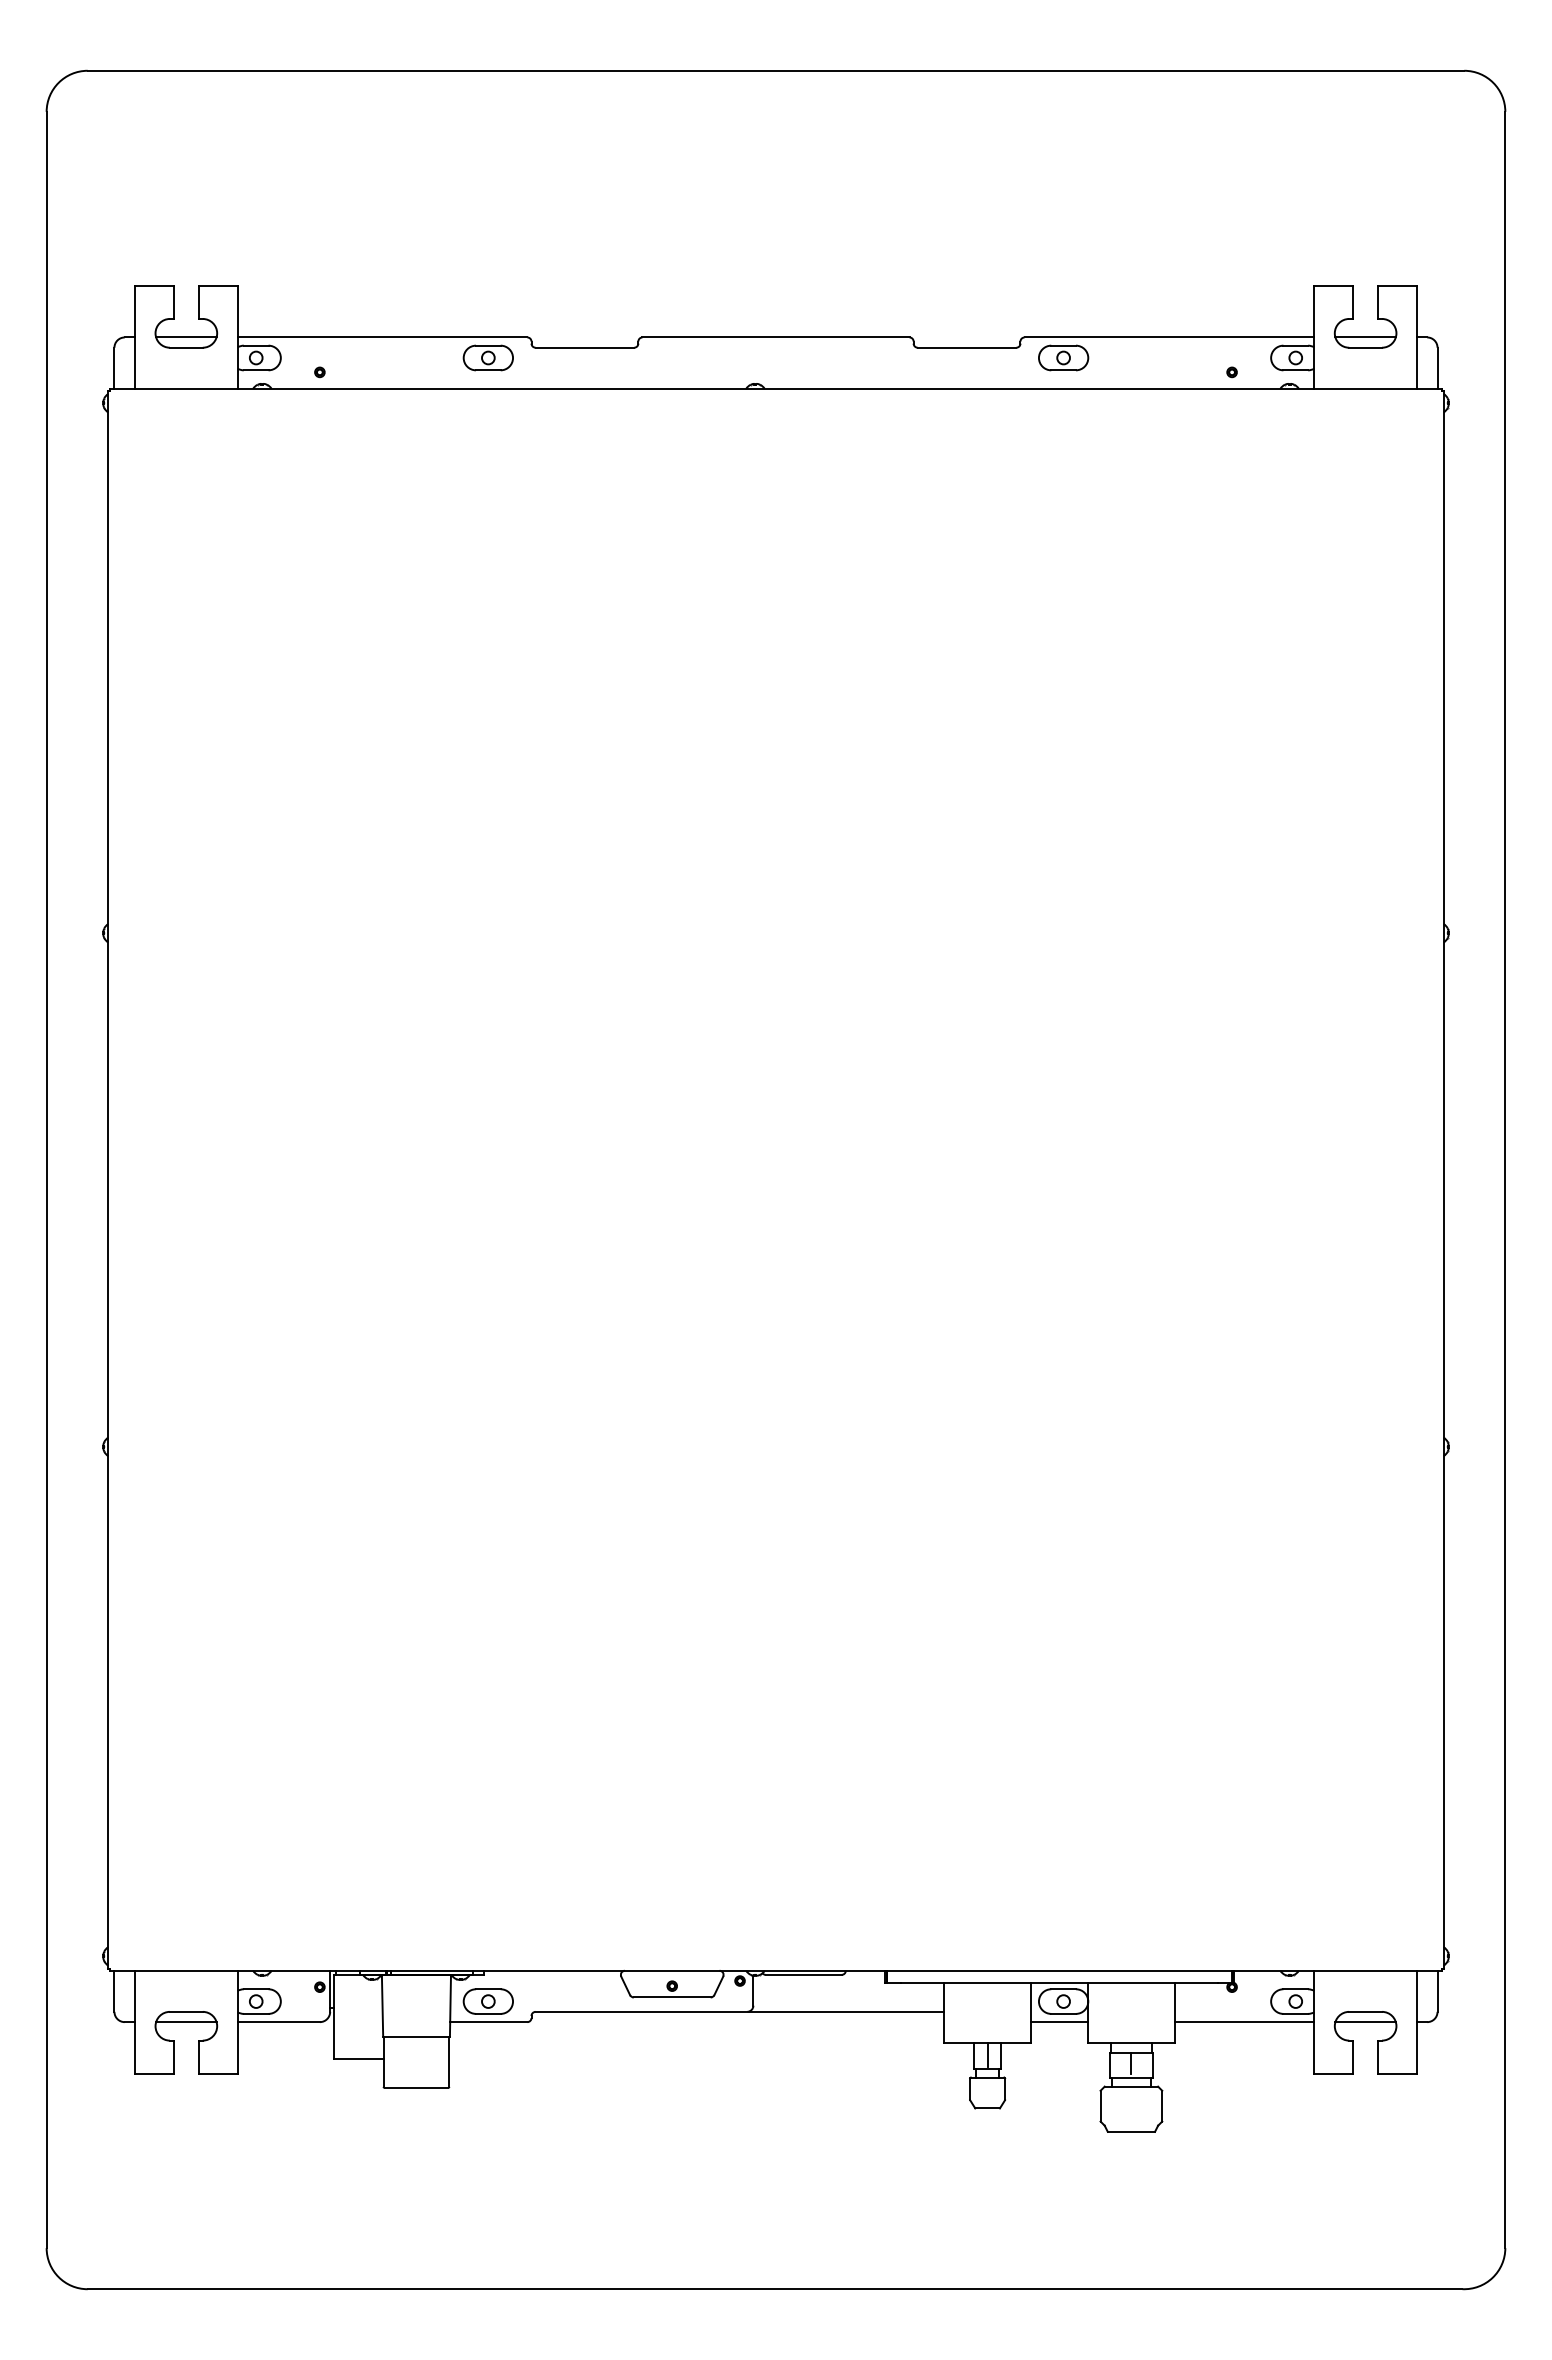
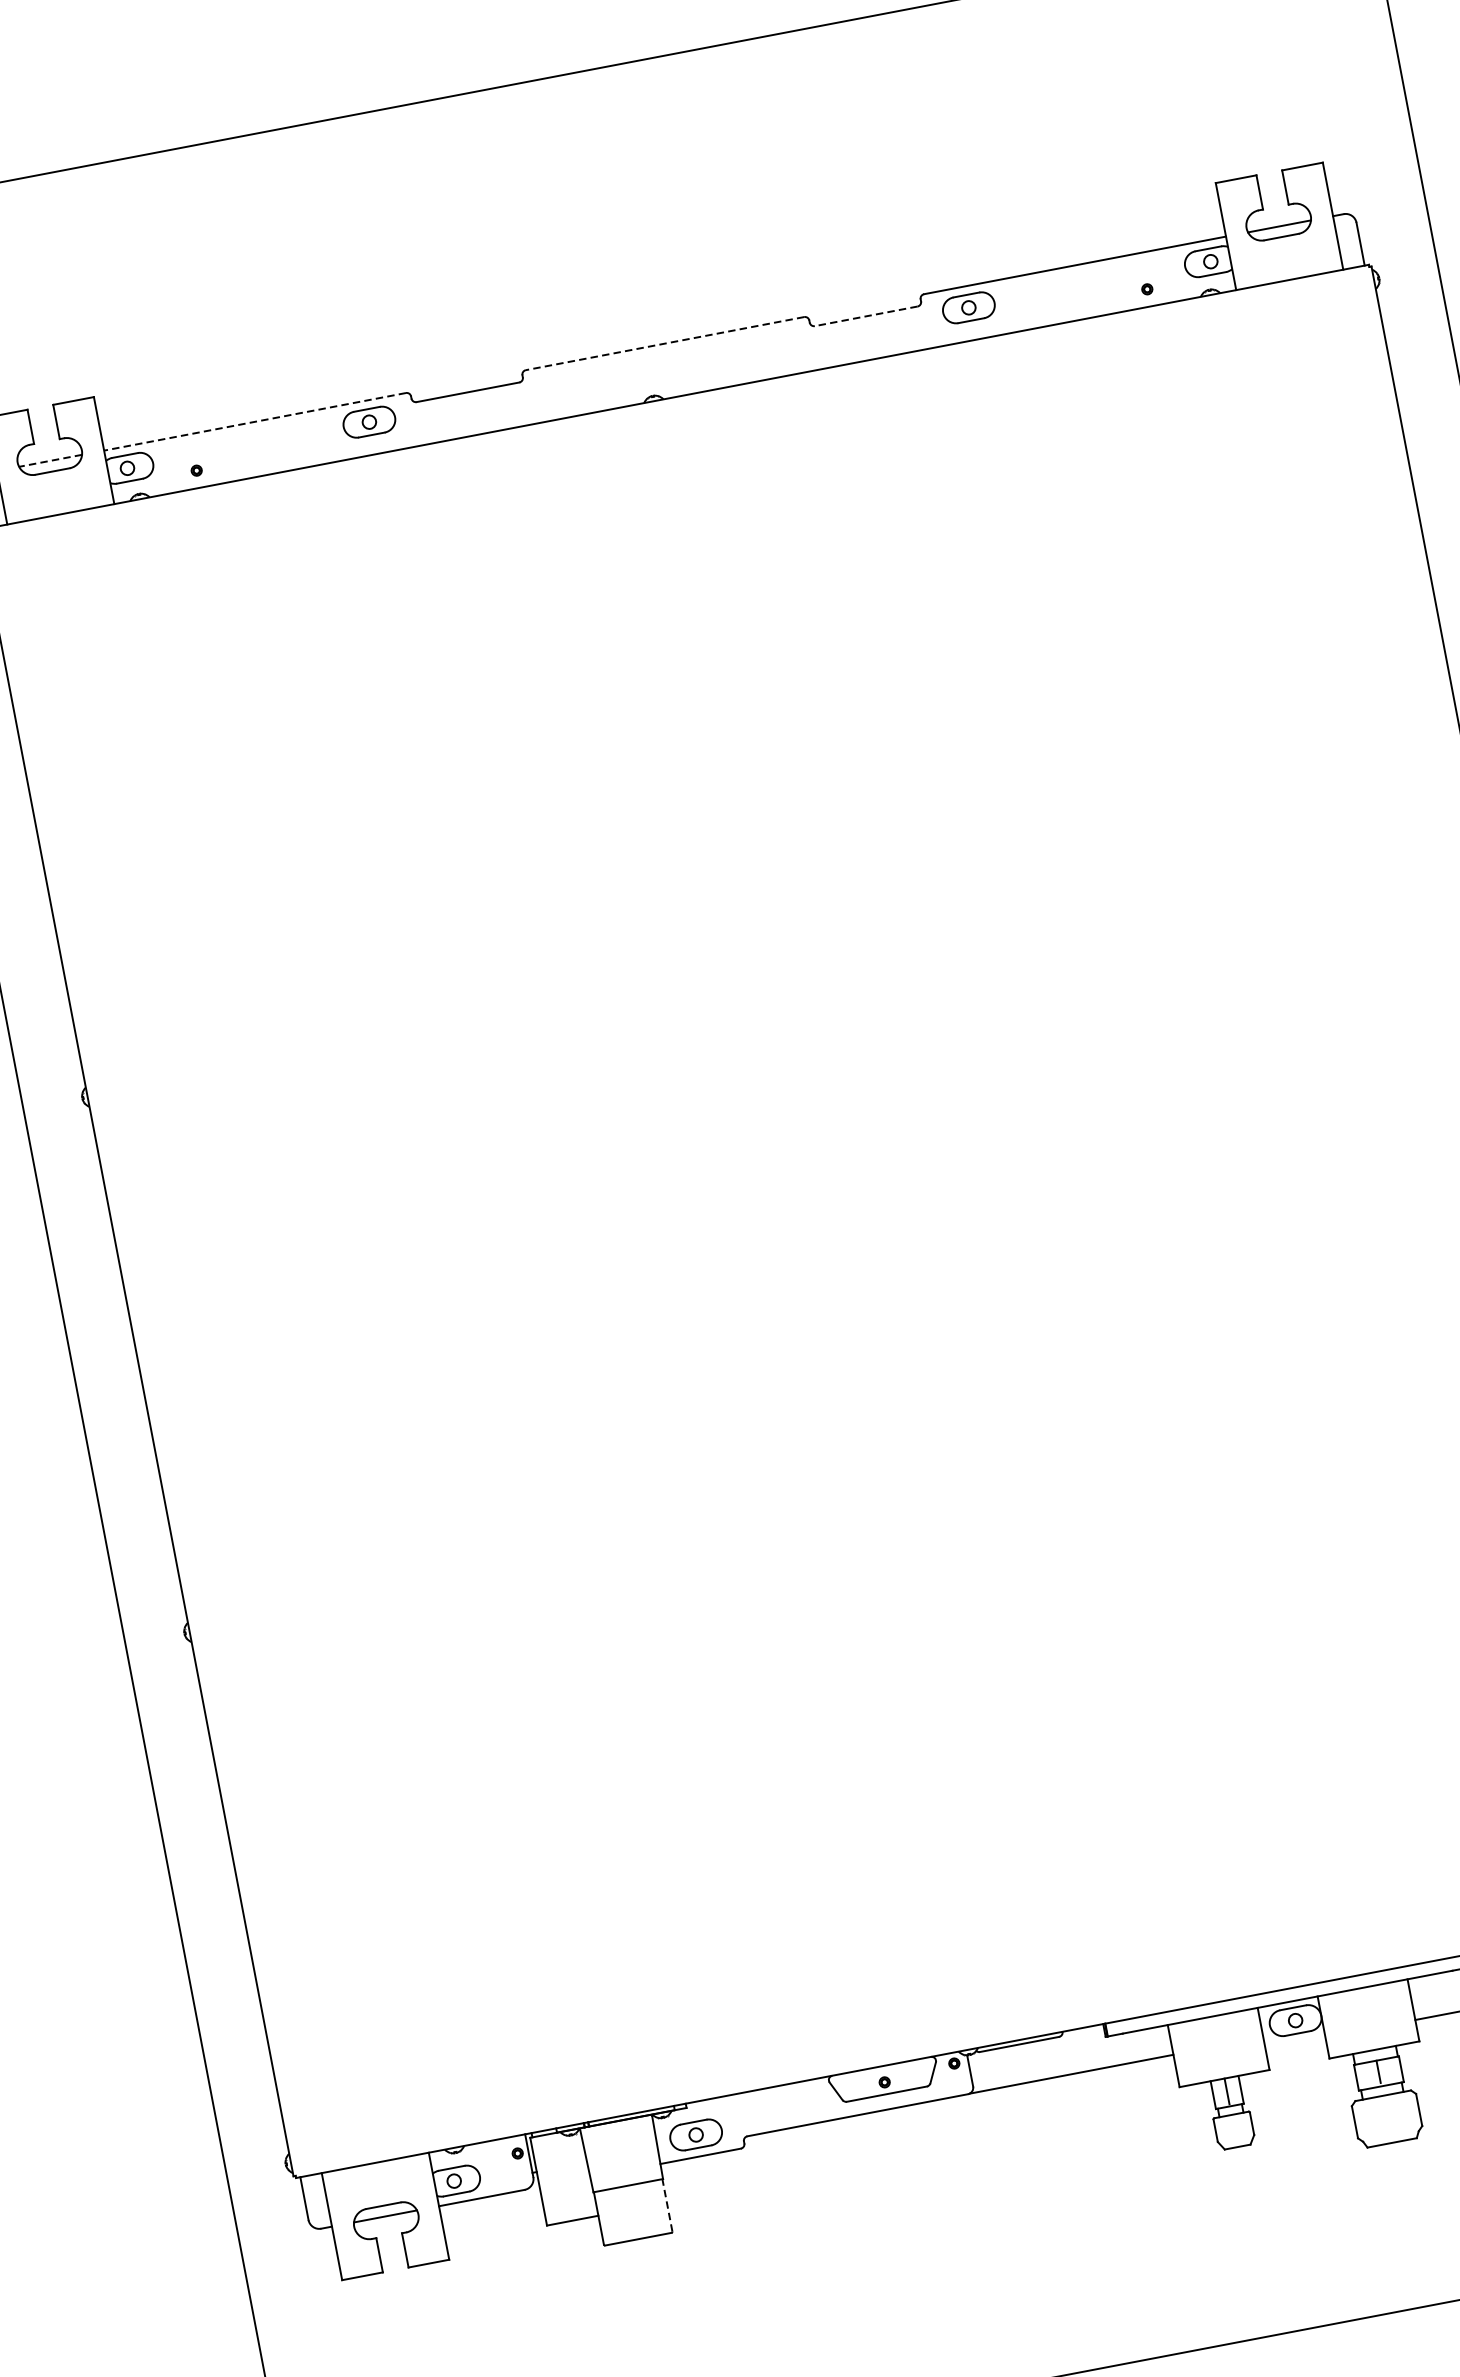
line: (185, 337) -> (49, 461), solid -> dashed
line: (382, 337) -> (255, 421), solid -> dashed
line: (776, 337) -> (665, 343), solid -> dashed
line: (966, 347) -> (865, 316), solid -> dashed
line: (1059, 2022) -> (1295, 2043), removed
line: (449, 2061) -> (667, 2205), solid -> dashed

